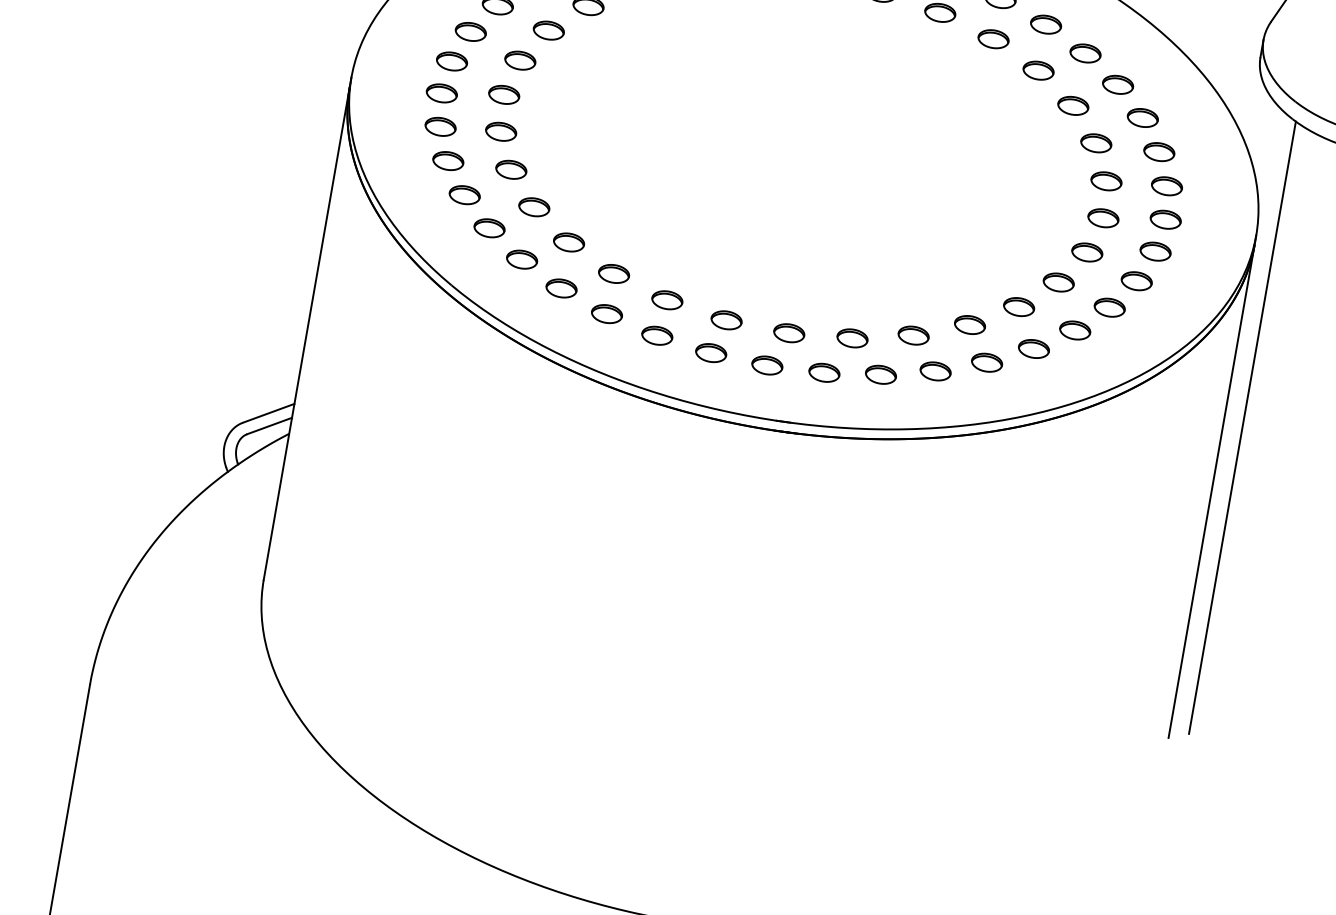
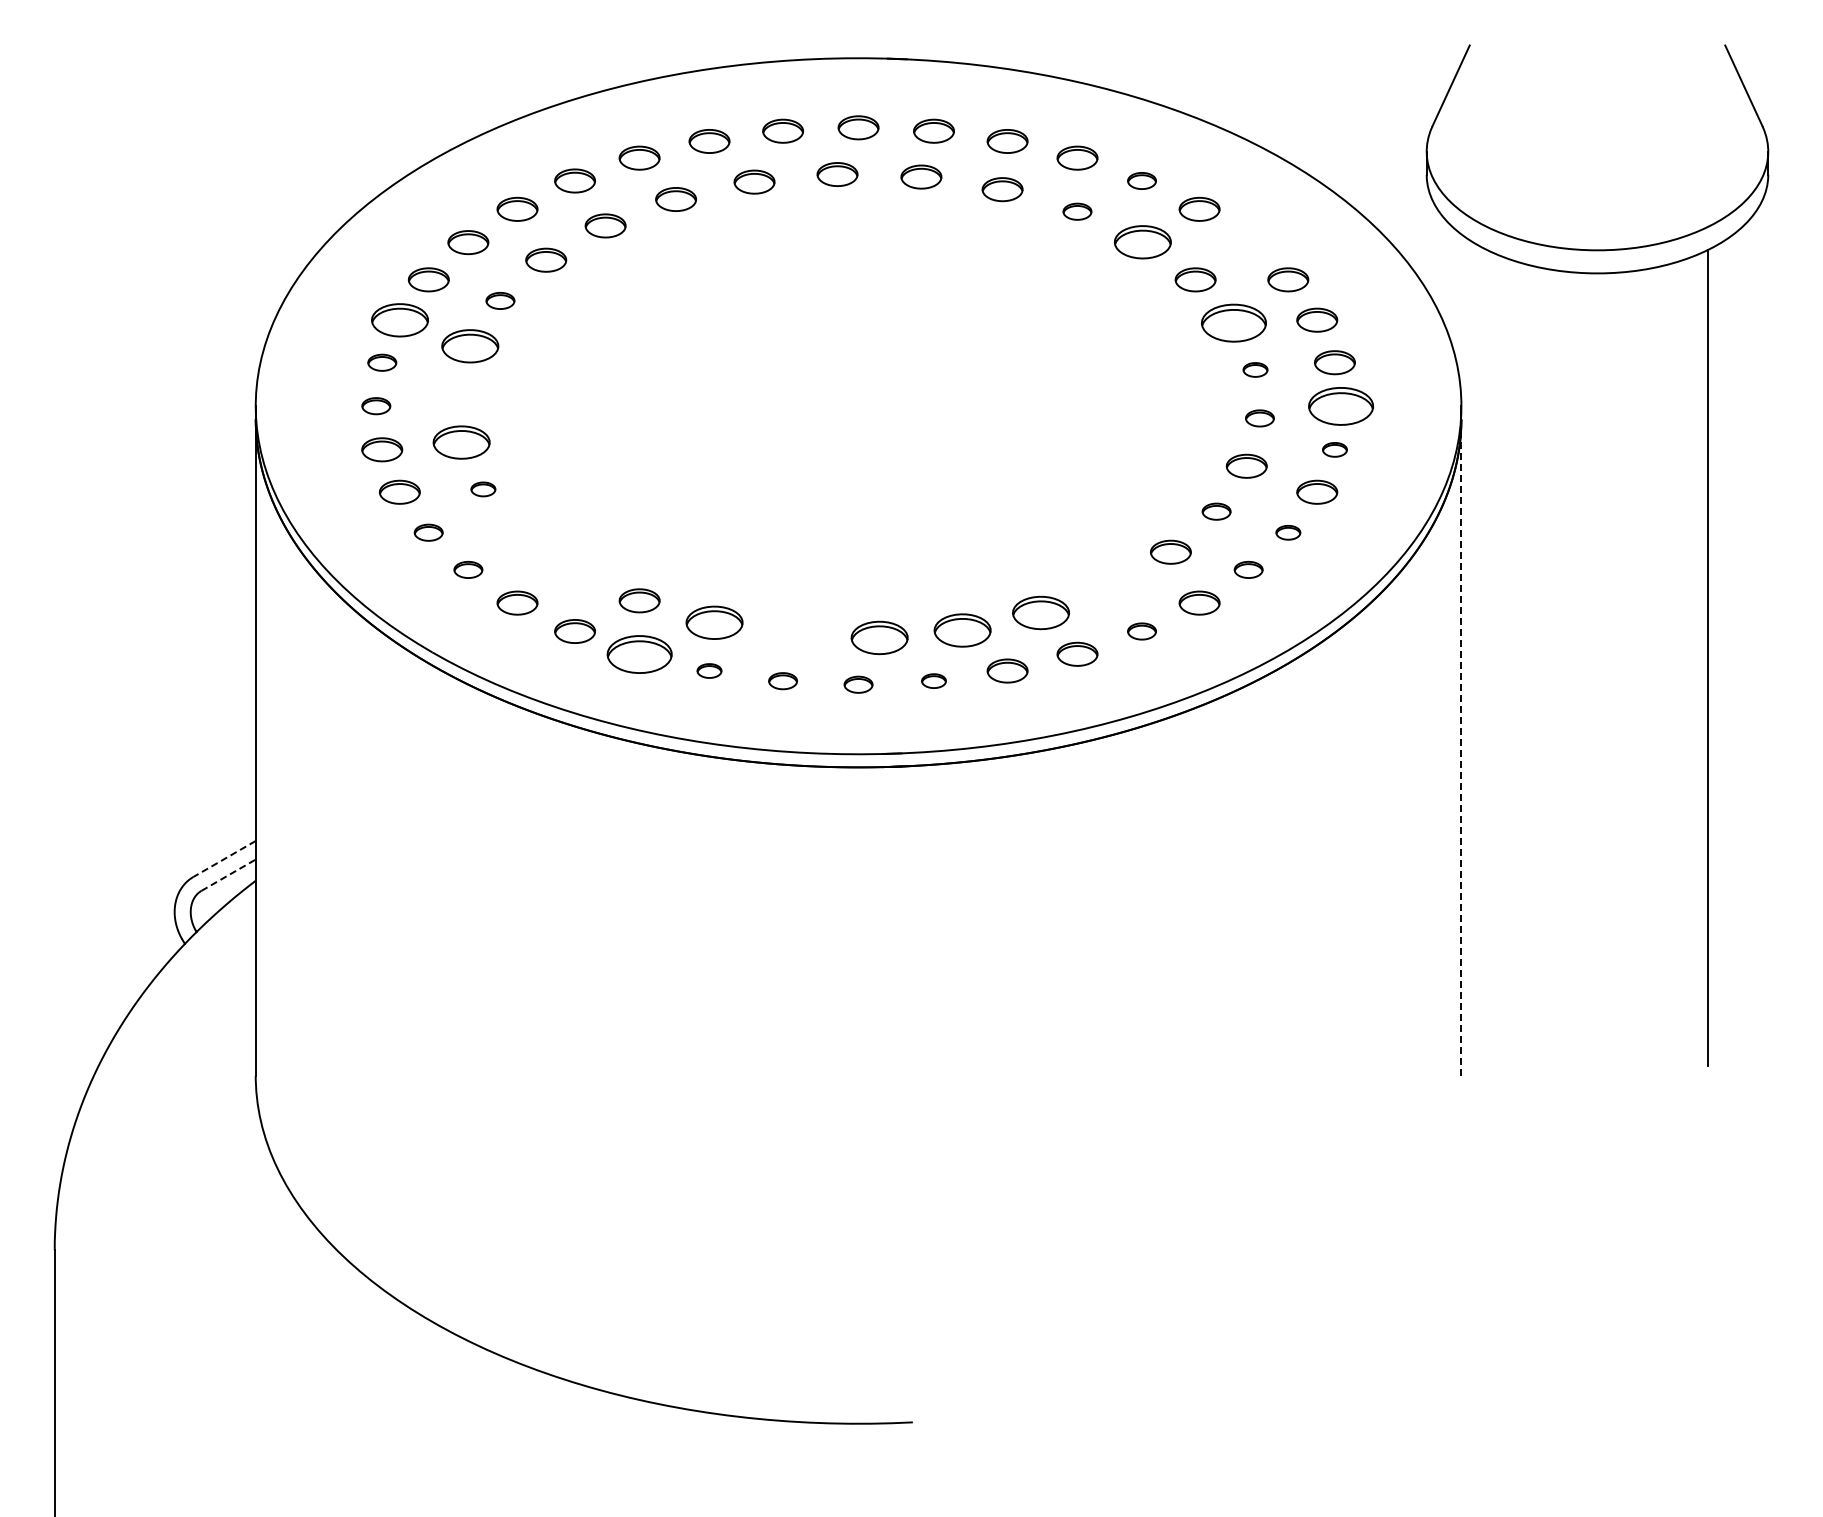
part: (1045, 24) -> (1141, 180), size x0.7
part: (548, 30) -> (500, 300), size x0.7
part: (470, 31) -> (399, 319), size x1.4
part: (993, 39) -> (1077, 211), size x0.7
part: (520, 60) -> (470, 345), size x1.4
part: (452, 61) -> (382, 362), size x0.7
part: (1038, 70) -> (1142, 241), size x1.4
part: (1117, 84) -> (1248, 242), removed
part: (442, 92) -> (376, 405), size x0.7
part: (504, 94) -> (457, 393), removed
part: (501, 131) -> (461, 442), size x1.4
part: (1096, 142) -> (1233, 322), size x1.6
part: (511, 169) -> (483, 489), size x0.6
part: (1106, 180) -> (1255, 369), size x0.6
part: (464, 195) -> (428, 532), size x0.7
part: (534, 207) -> (521, 532), removed
part: (1103, 218) -> (1259, 418), size x0.7
part: (1165, 219) -> (1340, 405), size x1.6
part: (489, 228) -> (468, 569), size x0.7
part: (569, 241) -> (574, 569), removed
part: (1155, 251) -> (1334, 449), size x0.6
part: (1058, 282) -> (1216, 511), size x0.7
part: (667, 300) -> (714, 622), size x1.4
part: (1109, 307) -> (1288, 532), size x0.6
part: (607, 313) -> (639, 653), size x1.6
part: (726, 320) -> (795, 635), removed
part: (970, 324) -> (1111, 586), removed
part: (1075, 330) -> (1248, 569), size x0.7
part: (789, 332) -> (879, 637), size x1.4
part: (657, 335) -> (709, 670), size x0.6
part: (913, 335) -> (1040, 612), size x1.4
part: (852, 337) -> (962, 629), size x1.4
part: (710, 352) -> (782, 680), size x0.7
part: (986, 362) -> (1141, 631), size x0.7
part: (767, 365) -> (858, 684), size x0.7
part: (824, 372) -> (933, 680), size x0.6
line: (268, 413) -> (224, 859), solid -> dashed
line: (270, 425) -> (229, 874), solid -> dashed
line: (1242, 427) -> (1486, 657), removed
line: (1211, 491) -> (1461, 747), solid -> dashed

